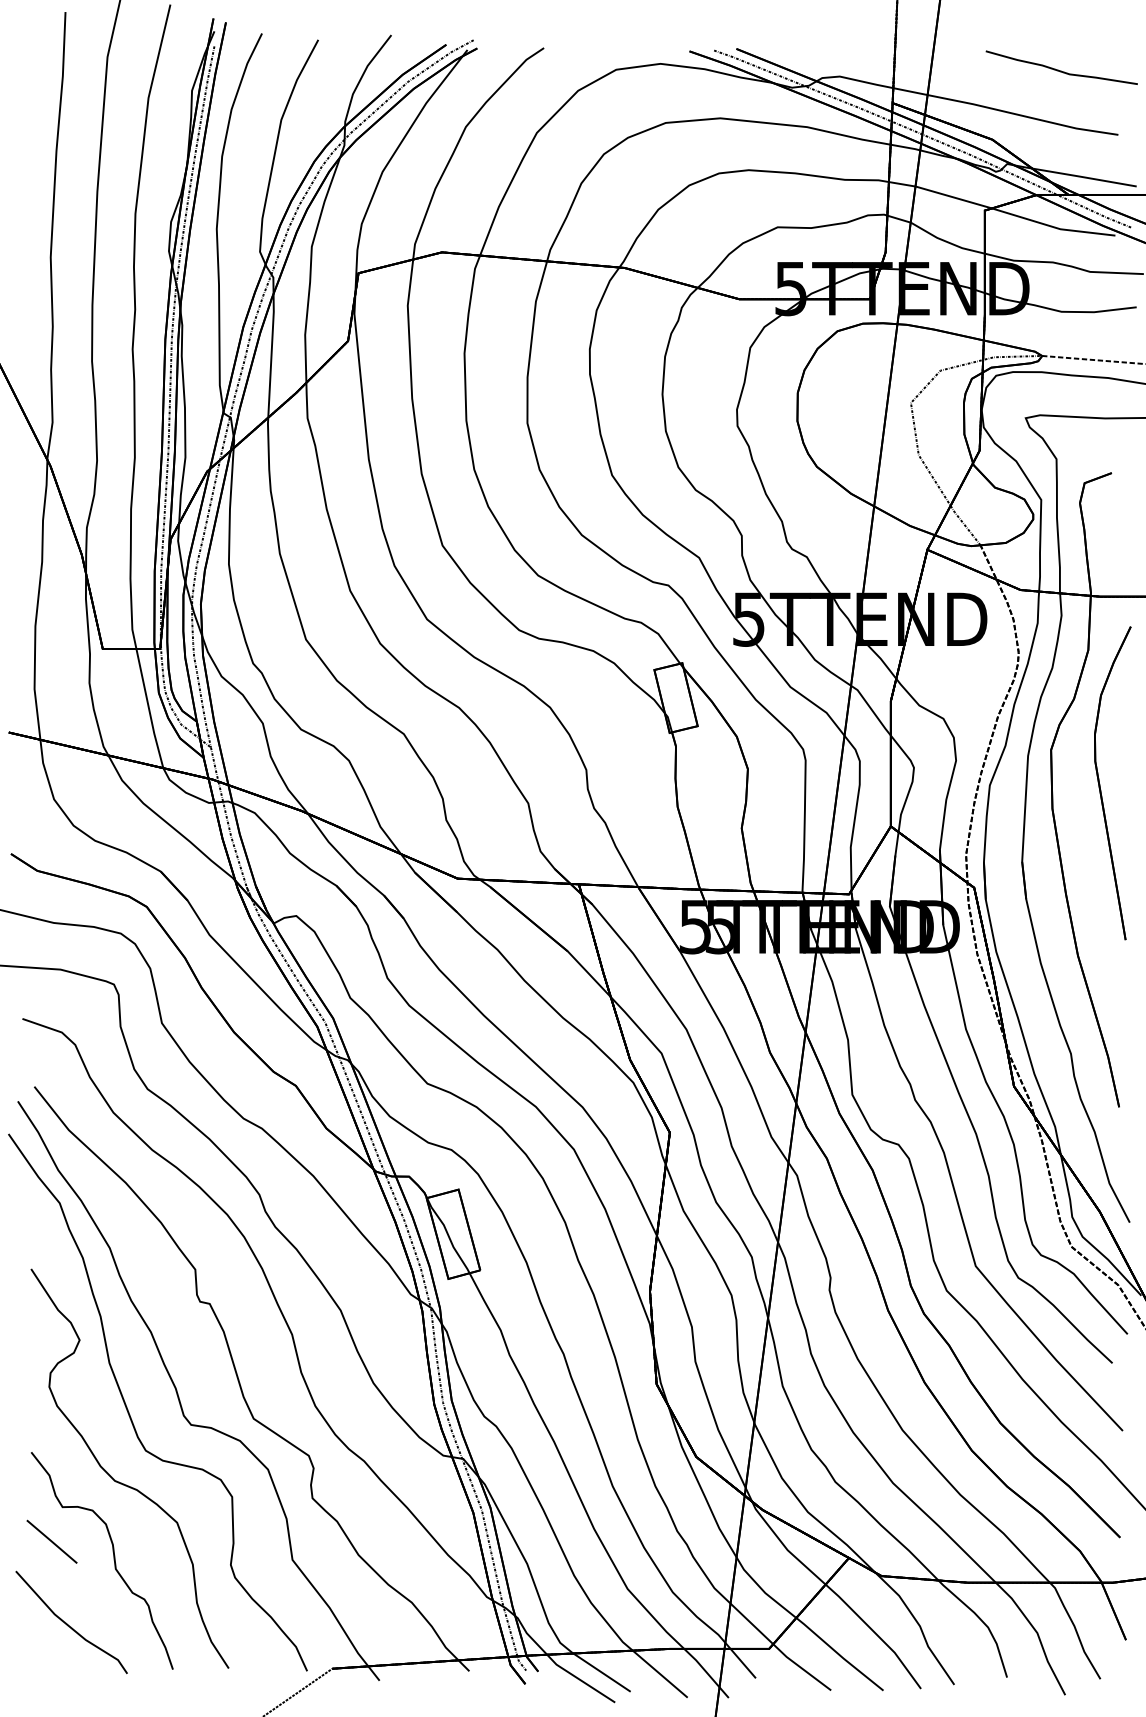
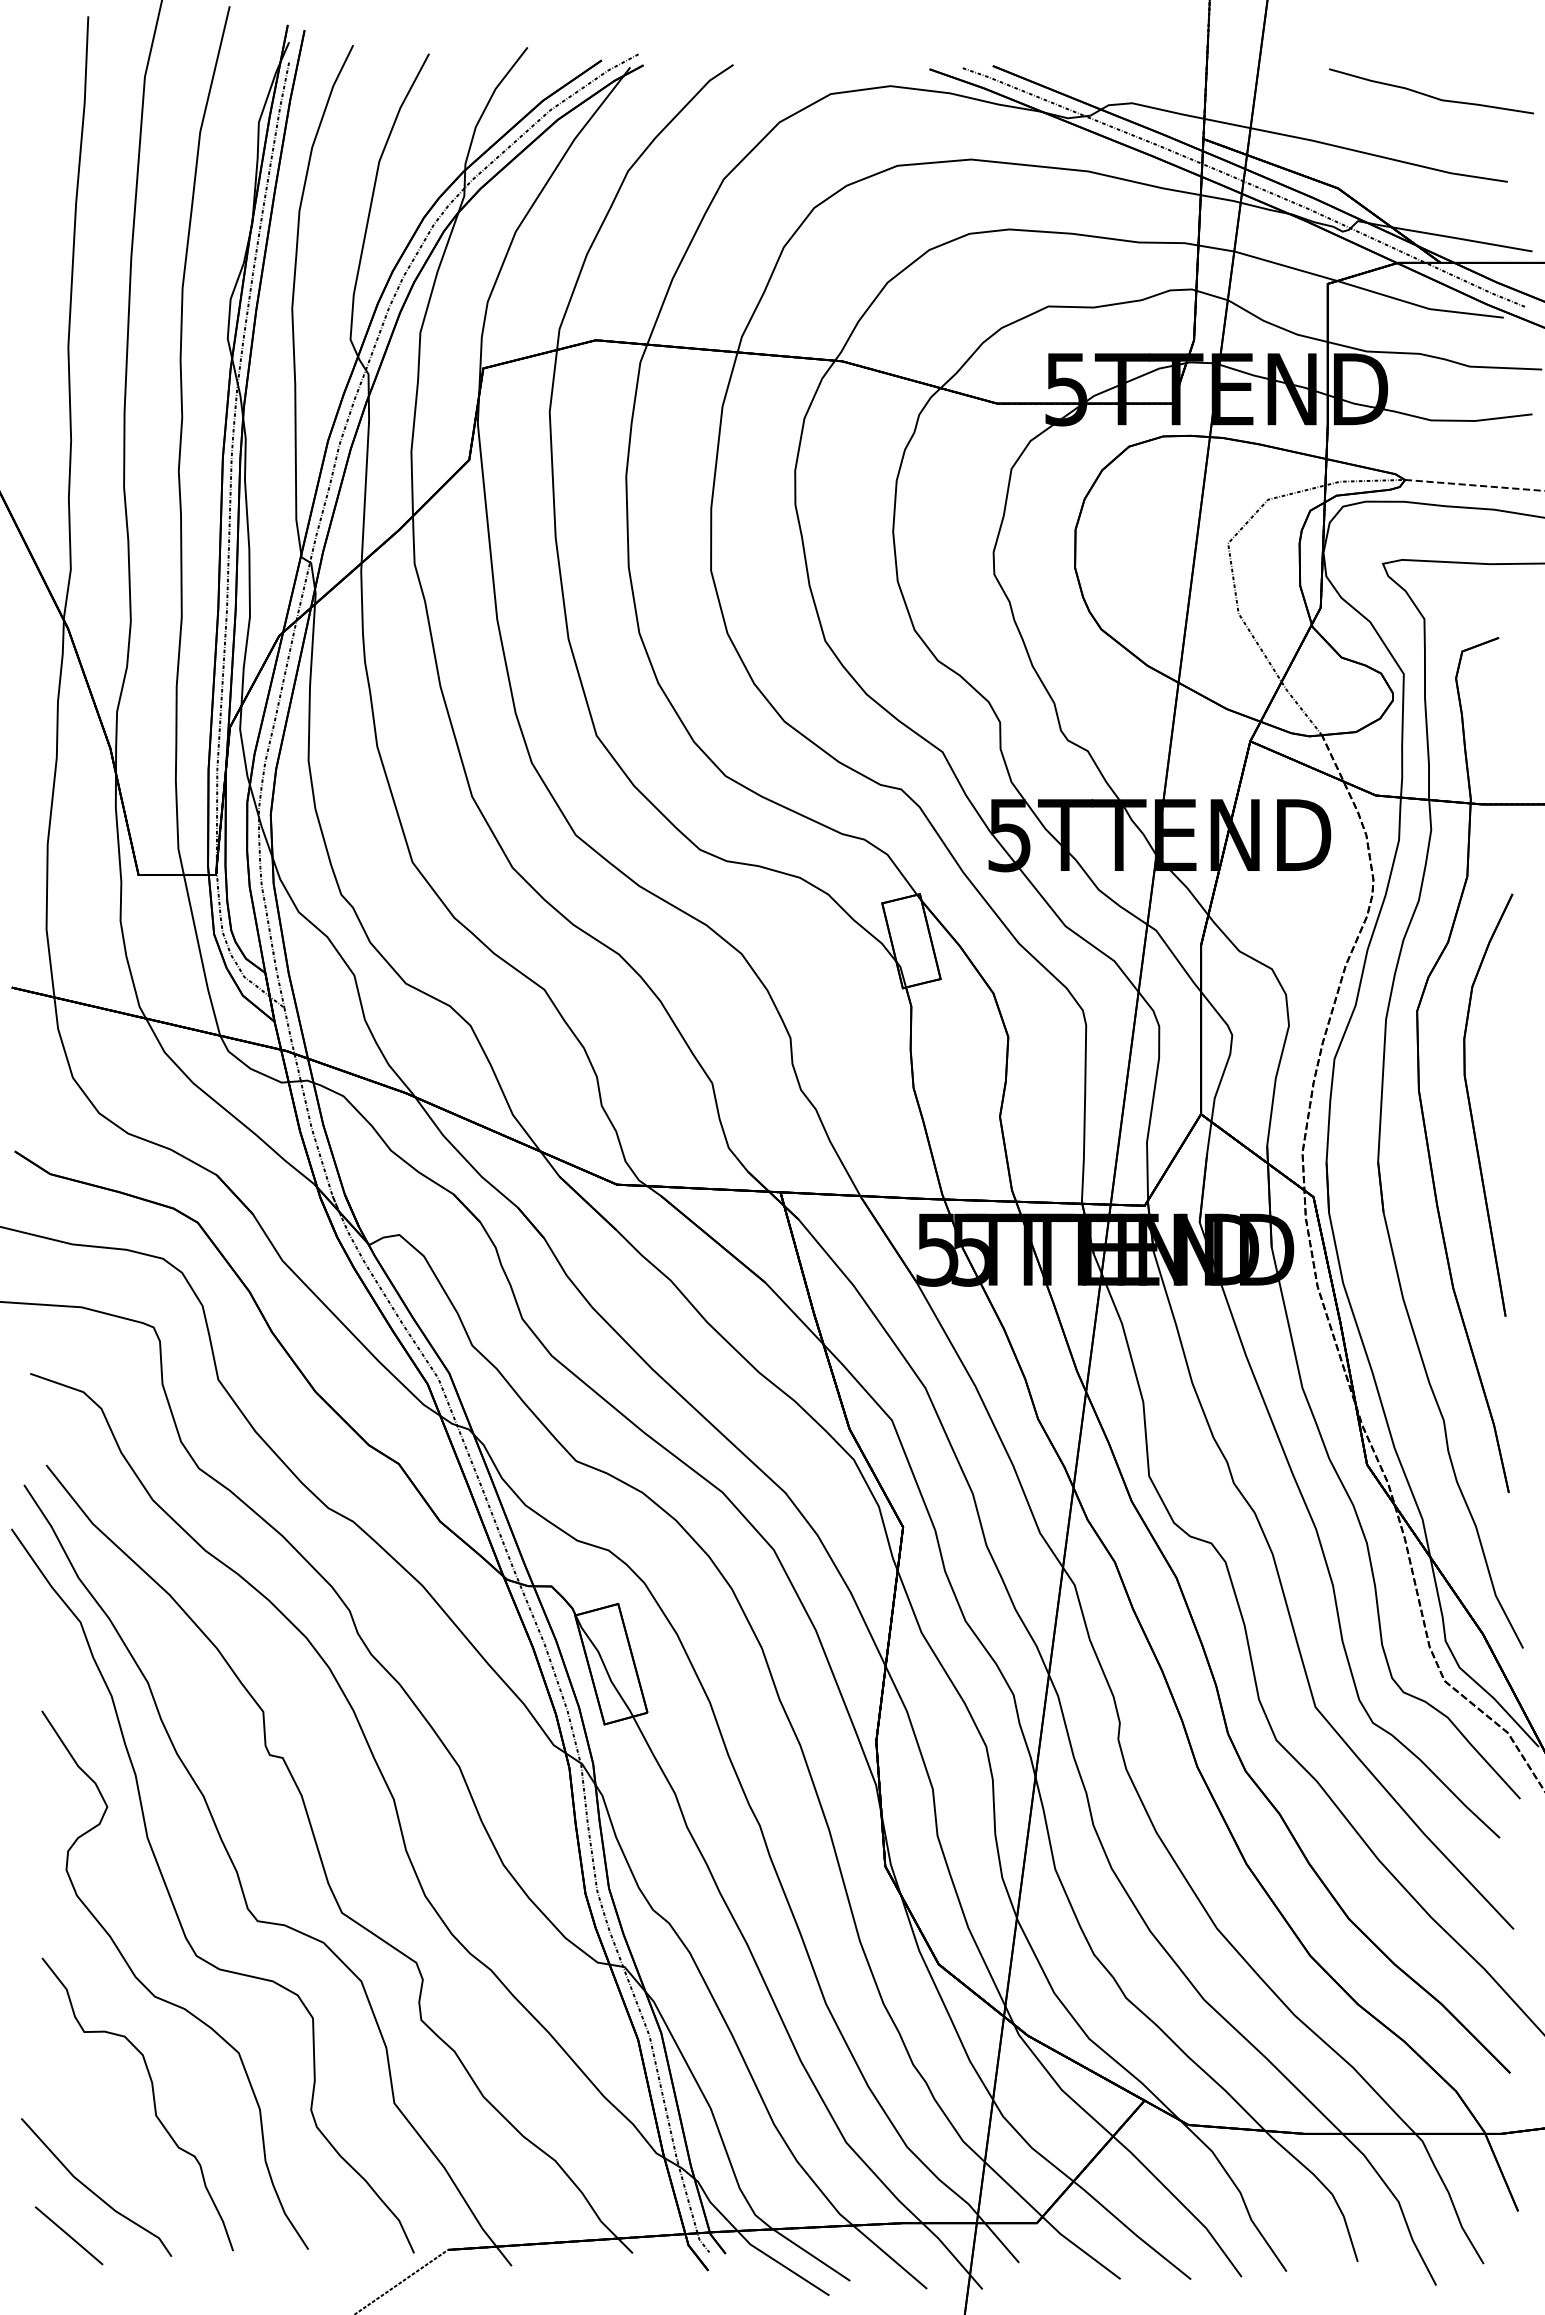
part: (1100, 785) -> (1471, 1107), moved
line: (51, 1541) -> (68, 2235), moved

